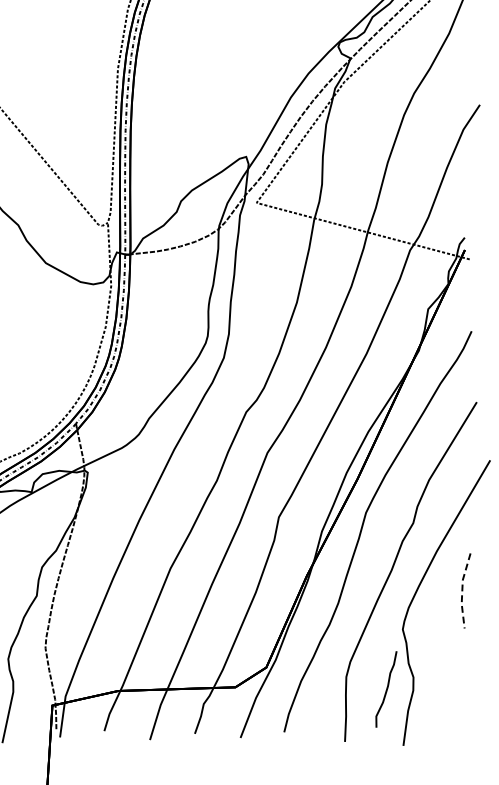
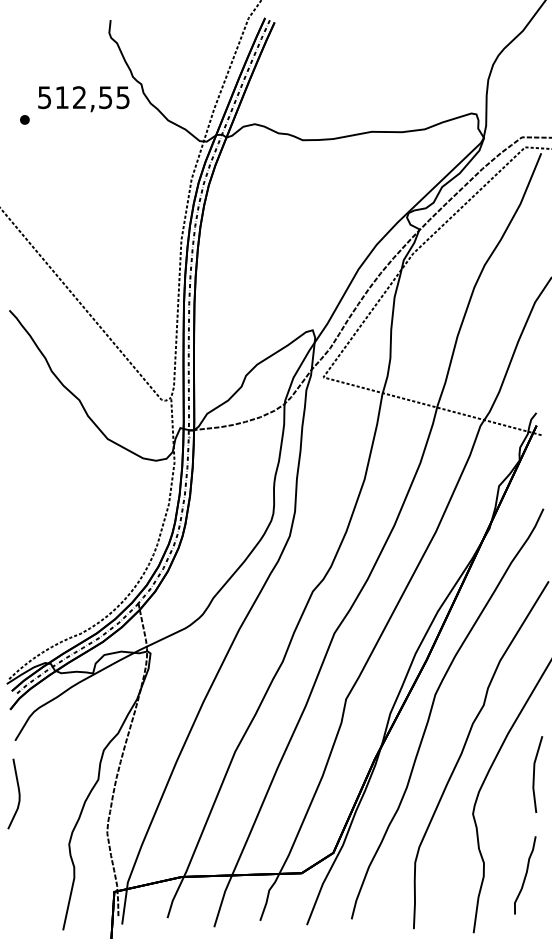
line: (461, 590) -> (533, 774), dashed -> solid
curve: (386, 689) -> (525, 875), moved

